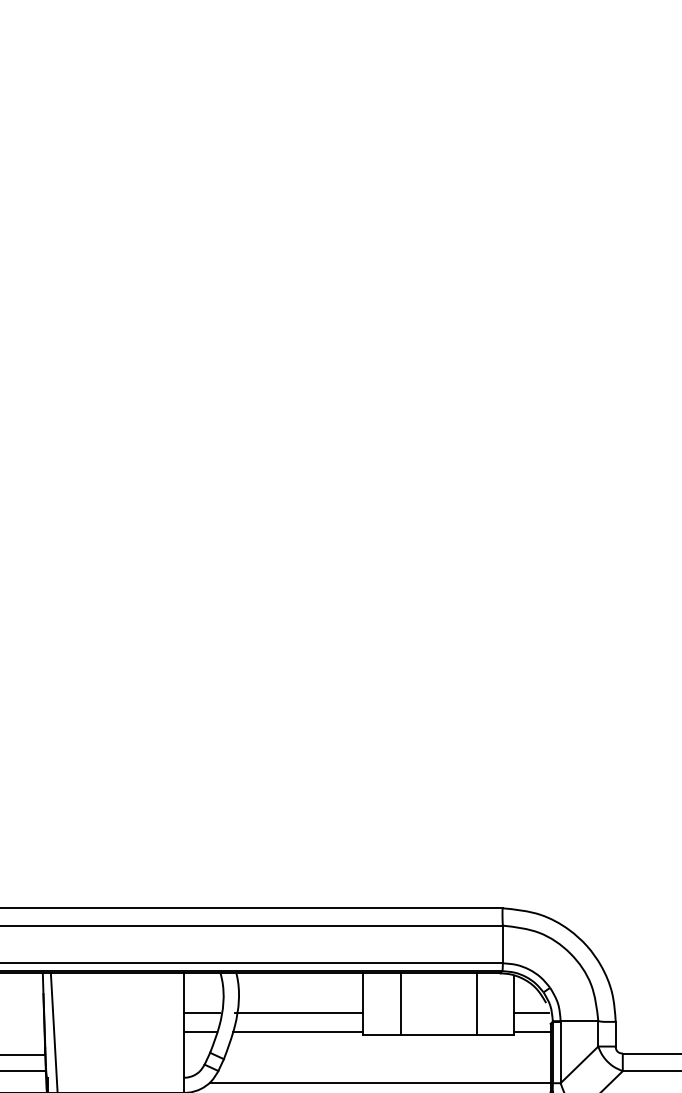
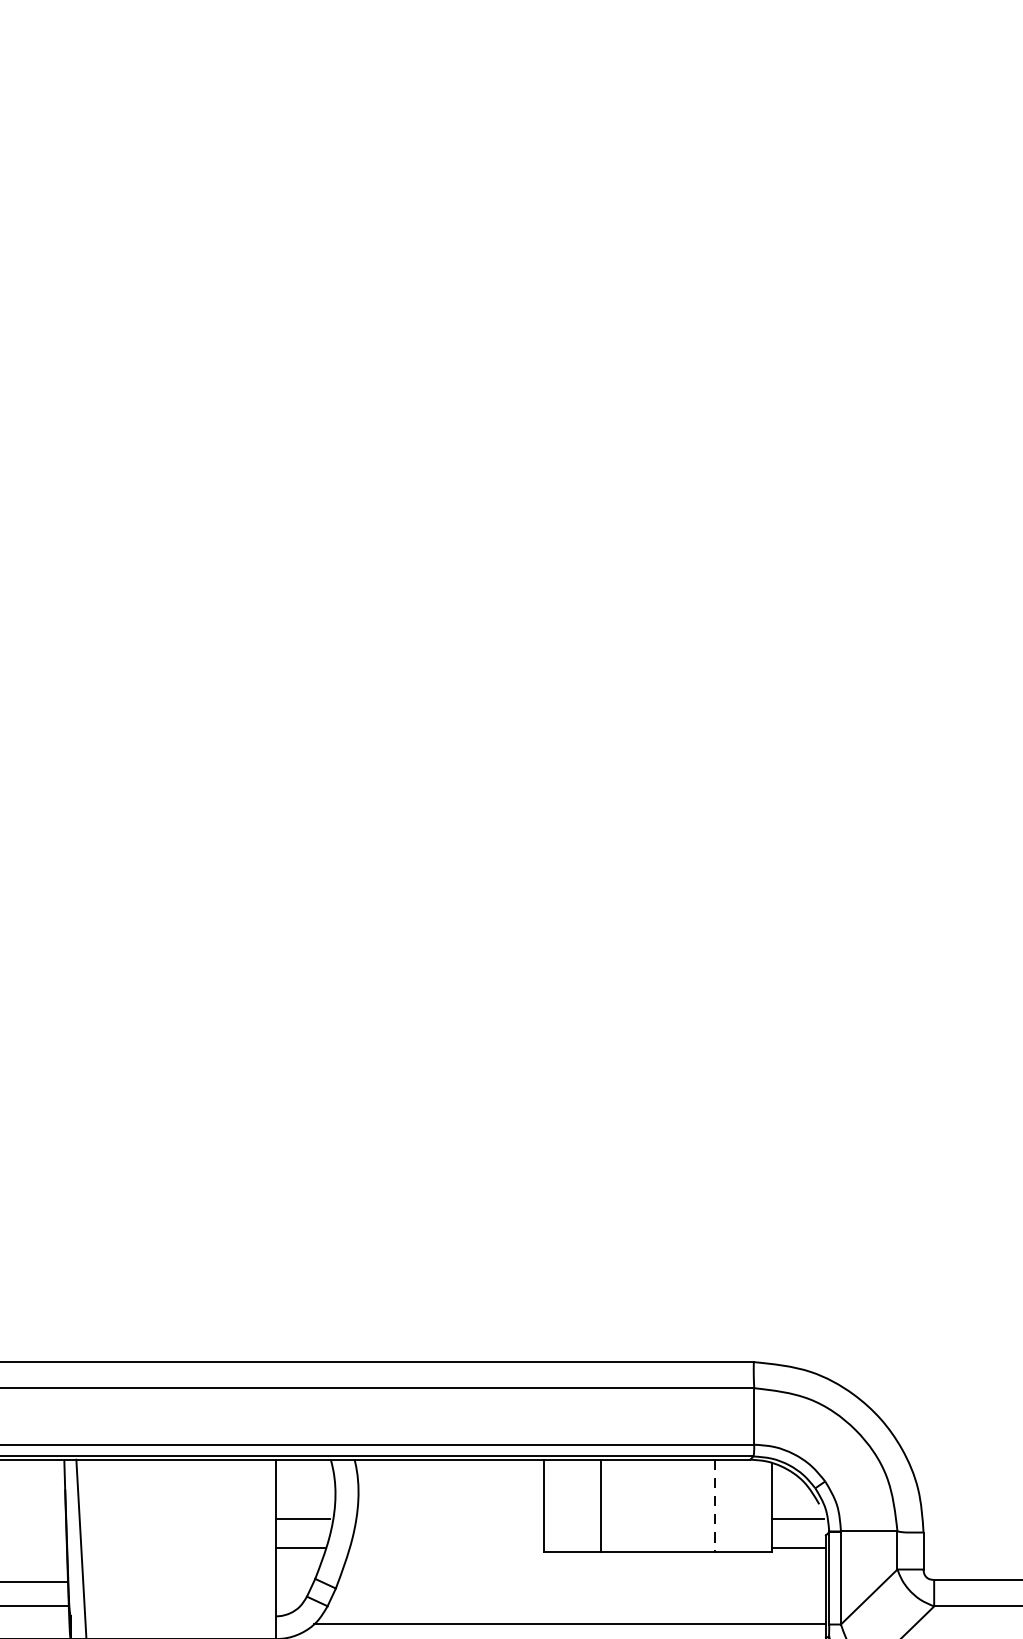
line: (476, 1004) -> (714, 1506), solid -> dashed
line: (298, 1013) -> (447, 1519), removed
line: (297, 1032) -> (446, 1548), removed

